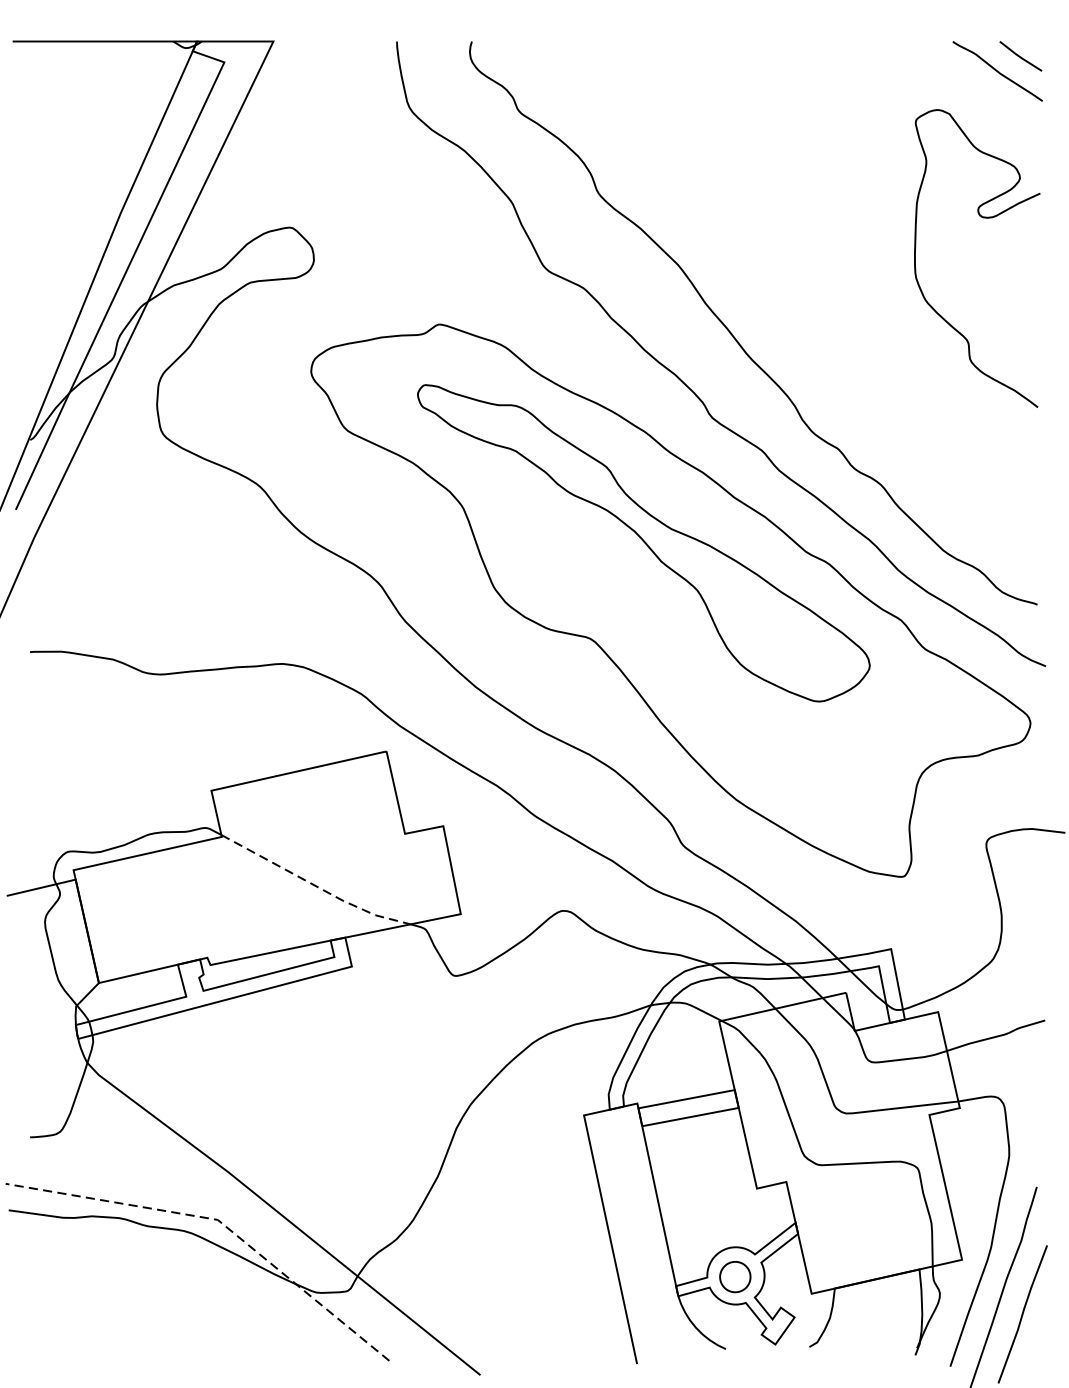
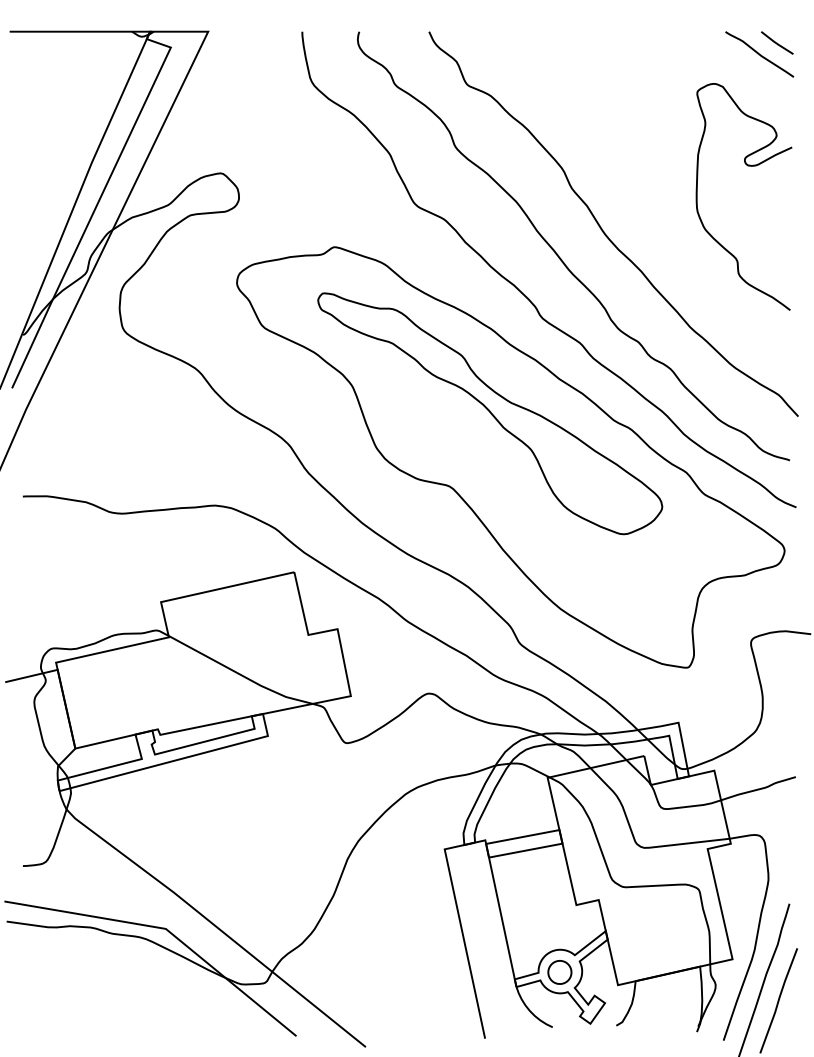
curve: (793, 303) -> (604, 231), added
line: (315, 885) -> (240, 674), dashed -> solid
line: (219, 1221) -> (167, 930), dashed -> solid

